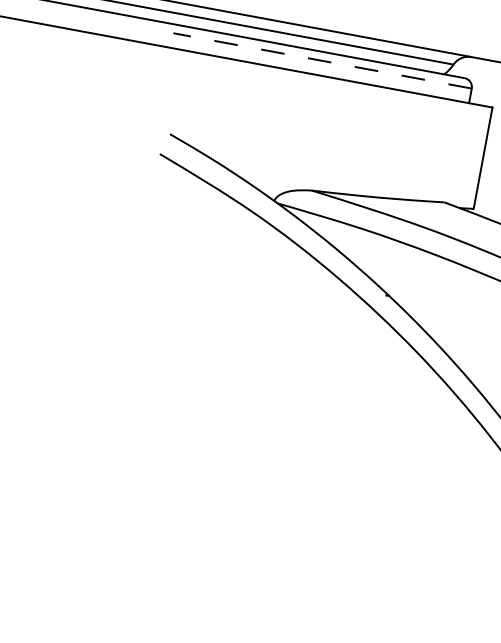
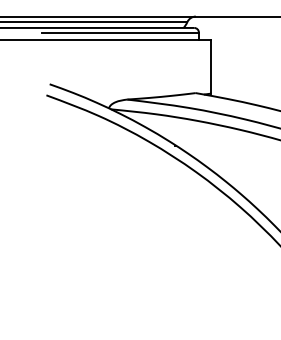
line: (322, 60) -> (120, 32), dashed -> solid

